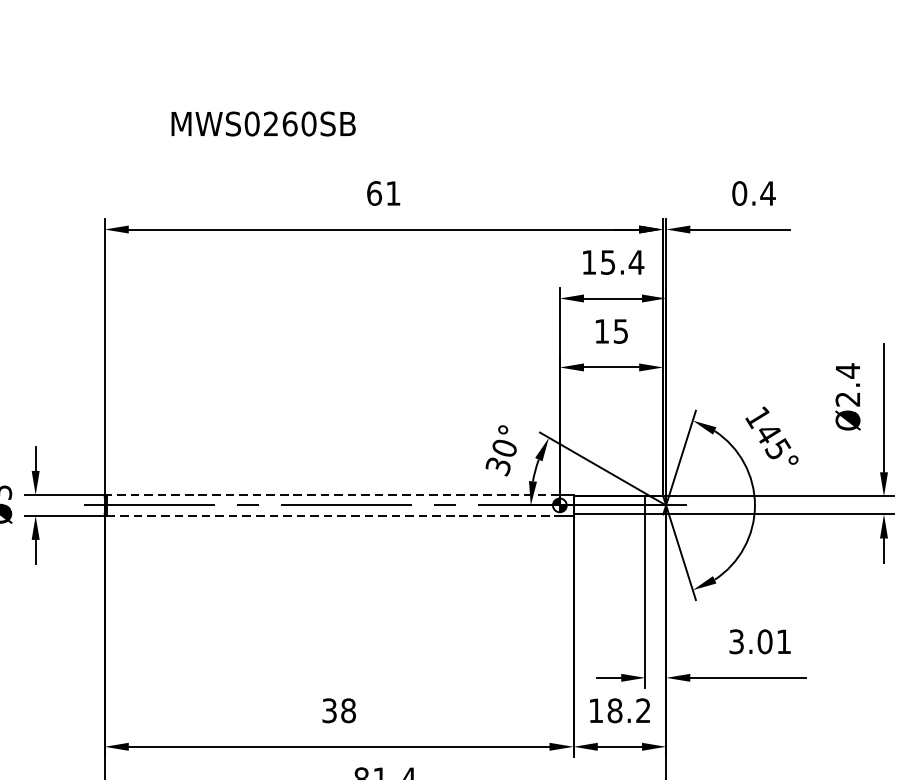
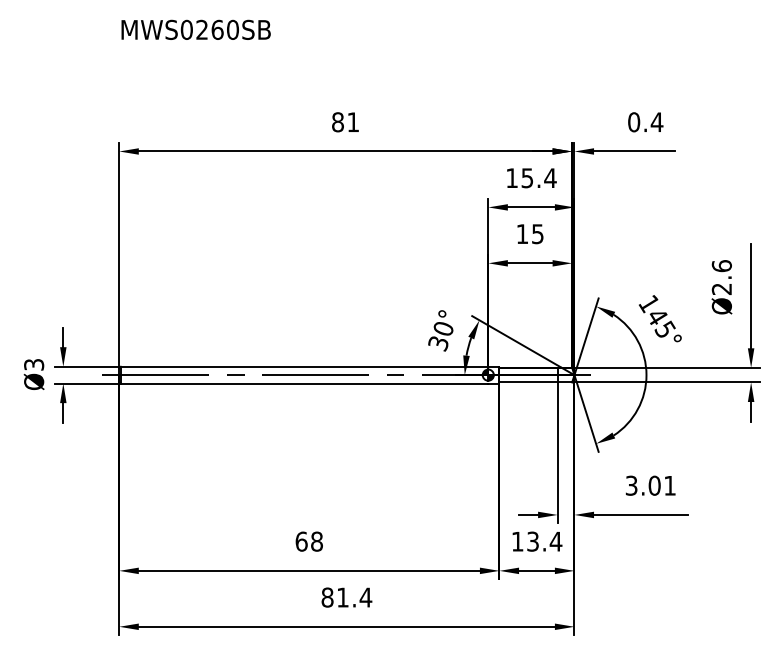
text: (262, 123) -> (195, 29), moved
text: (375, 193) -> (338, 122), 61 -> 81
text: (847, 370) -> (721, 265), Ø2.4 -> Ø2.6
line: (333, 494) -> (304, 366), dashed -> solid
line: (333, 515) -> (304, 383), dashed -> solid
text: (329, 710) -> (301, 541), 38 -> 68
text: (629, 710) -> (544, 541), 18.2 -> 13.4

